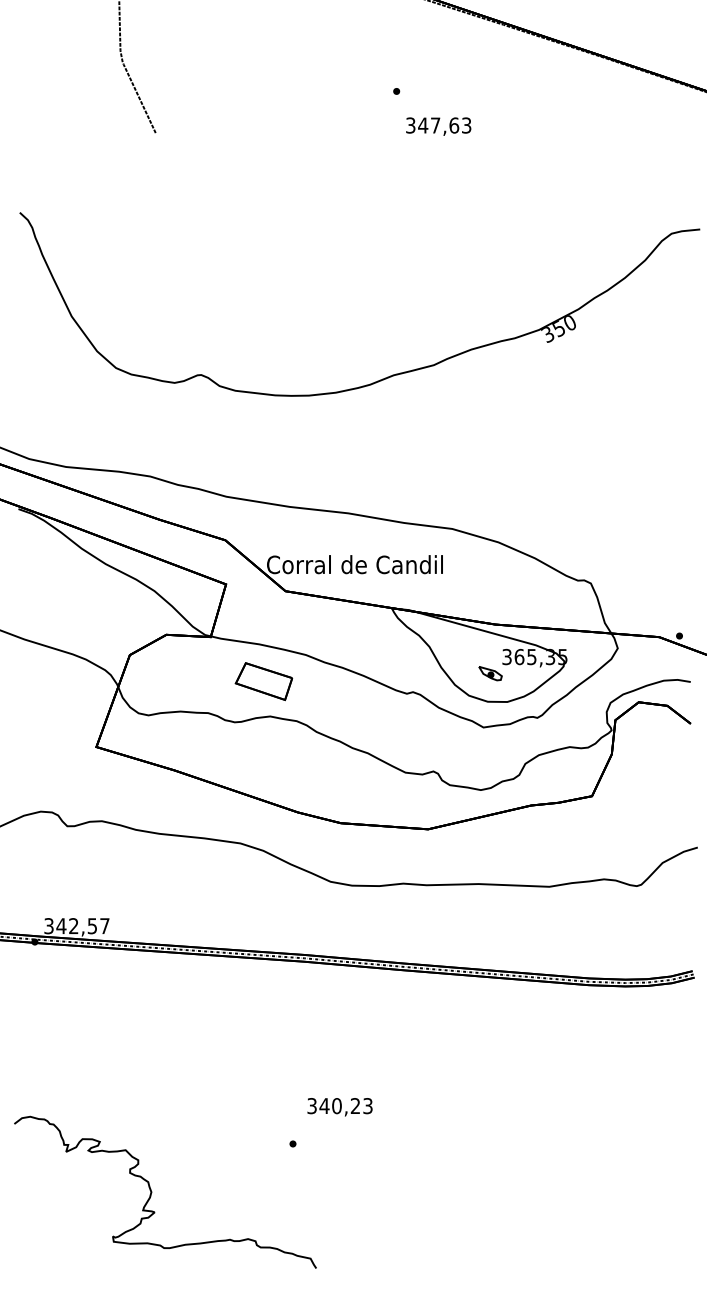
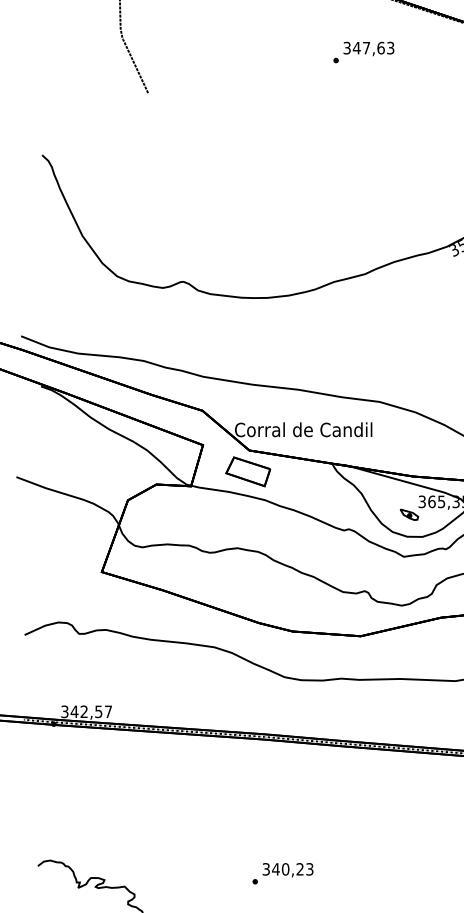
text: (438, 126) -> (368, 48), moved
part: (263, 681) -> (247, 471), moved
text: (339, 1107) -> (287, 870), moved

